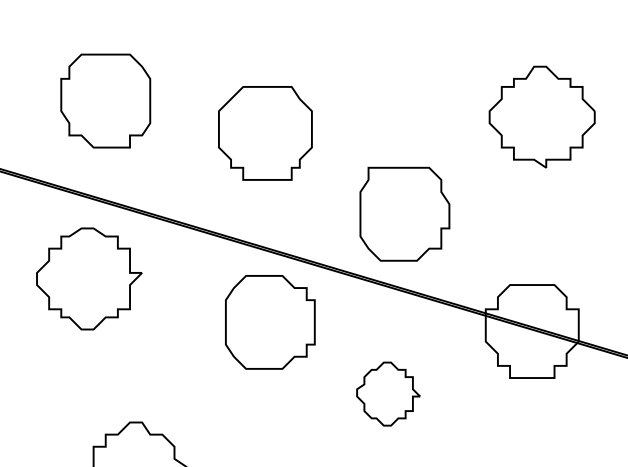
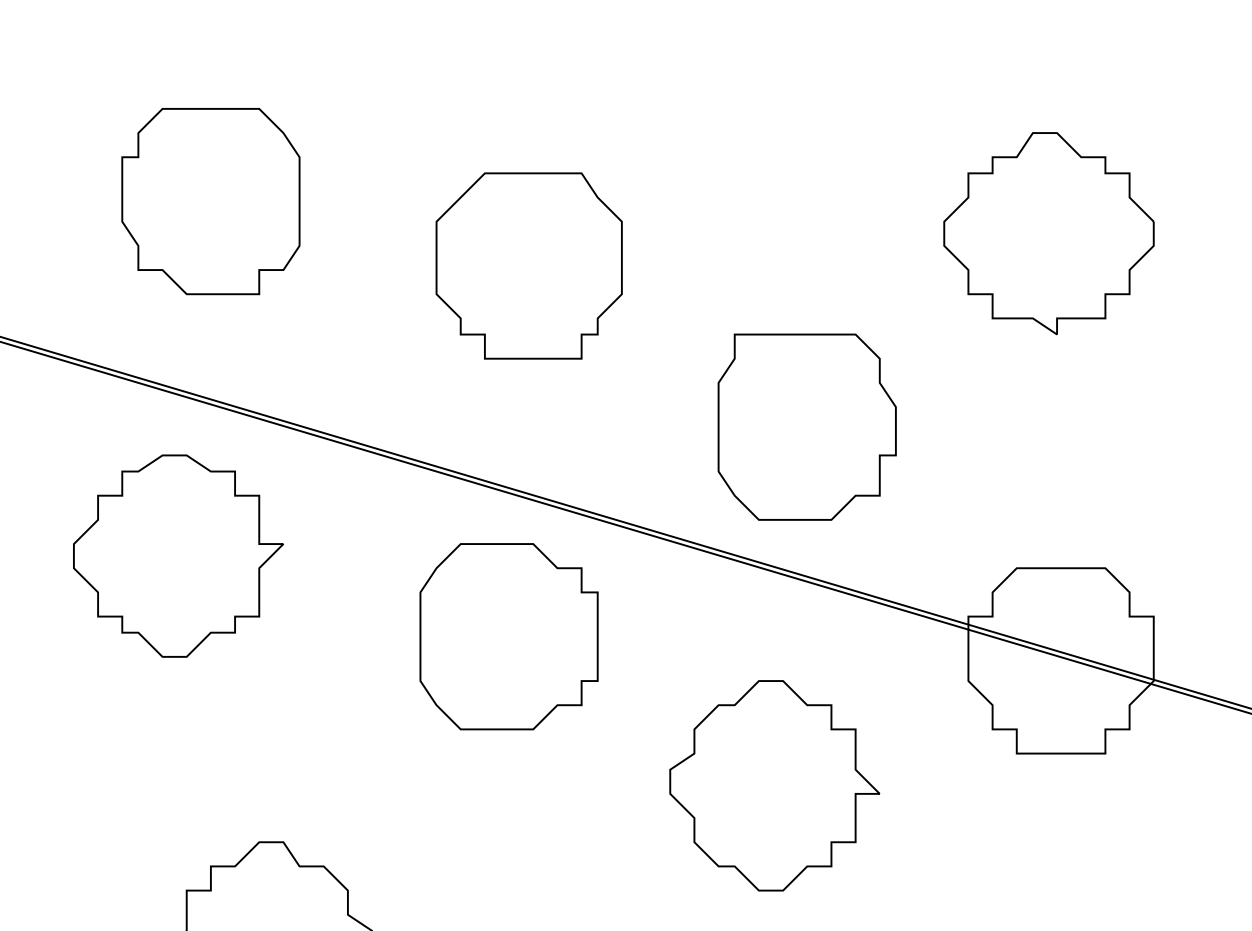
part: (541, 116) -> (1047, 232), moved
part: (270, 322) -> (509, 636), moved
part: (388, 393) -> (774, 784), size x1.67

